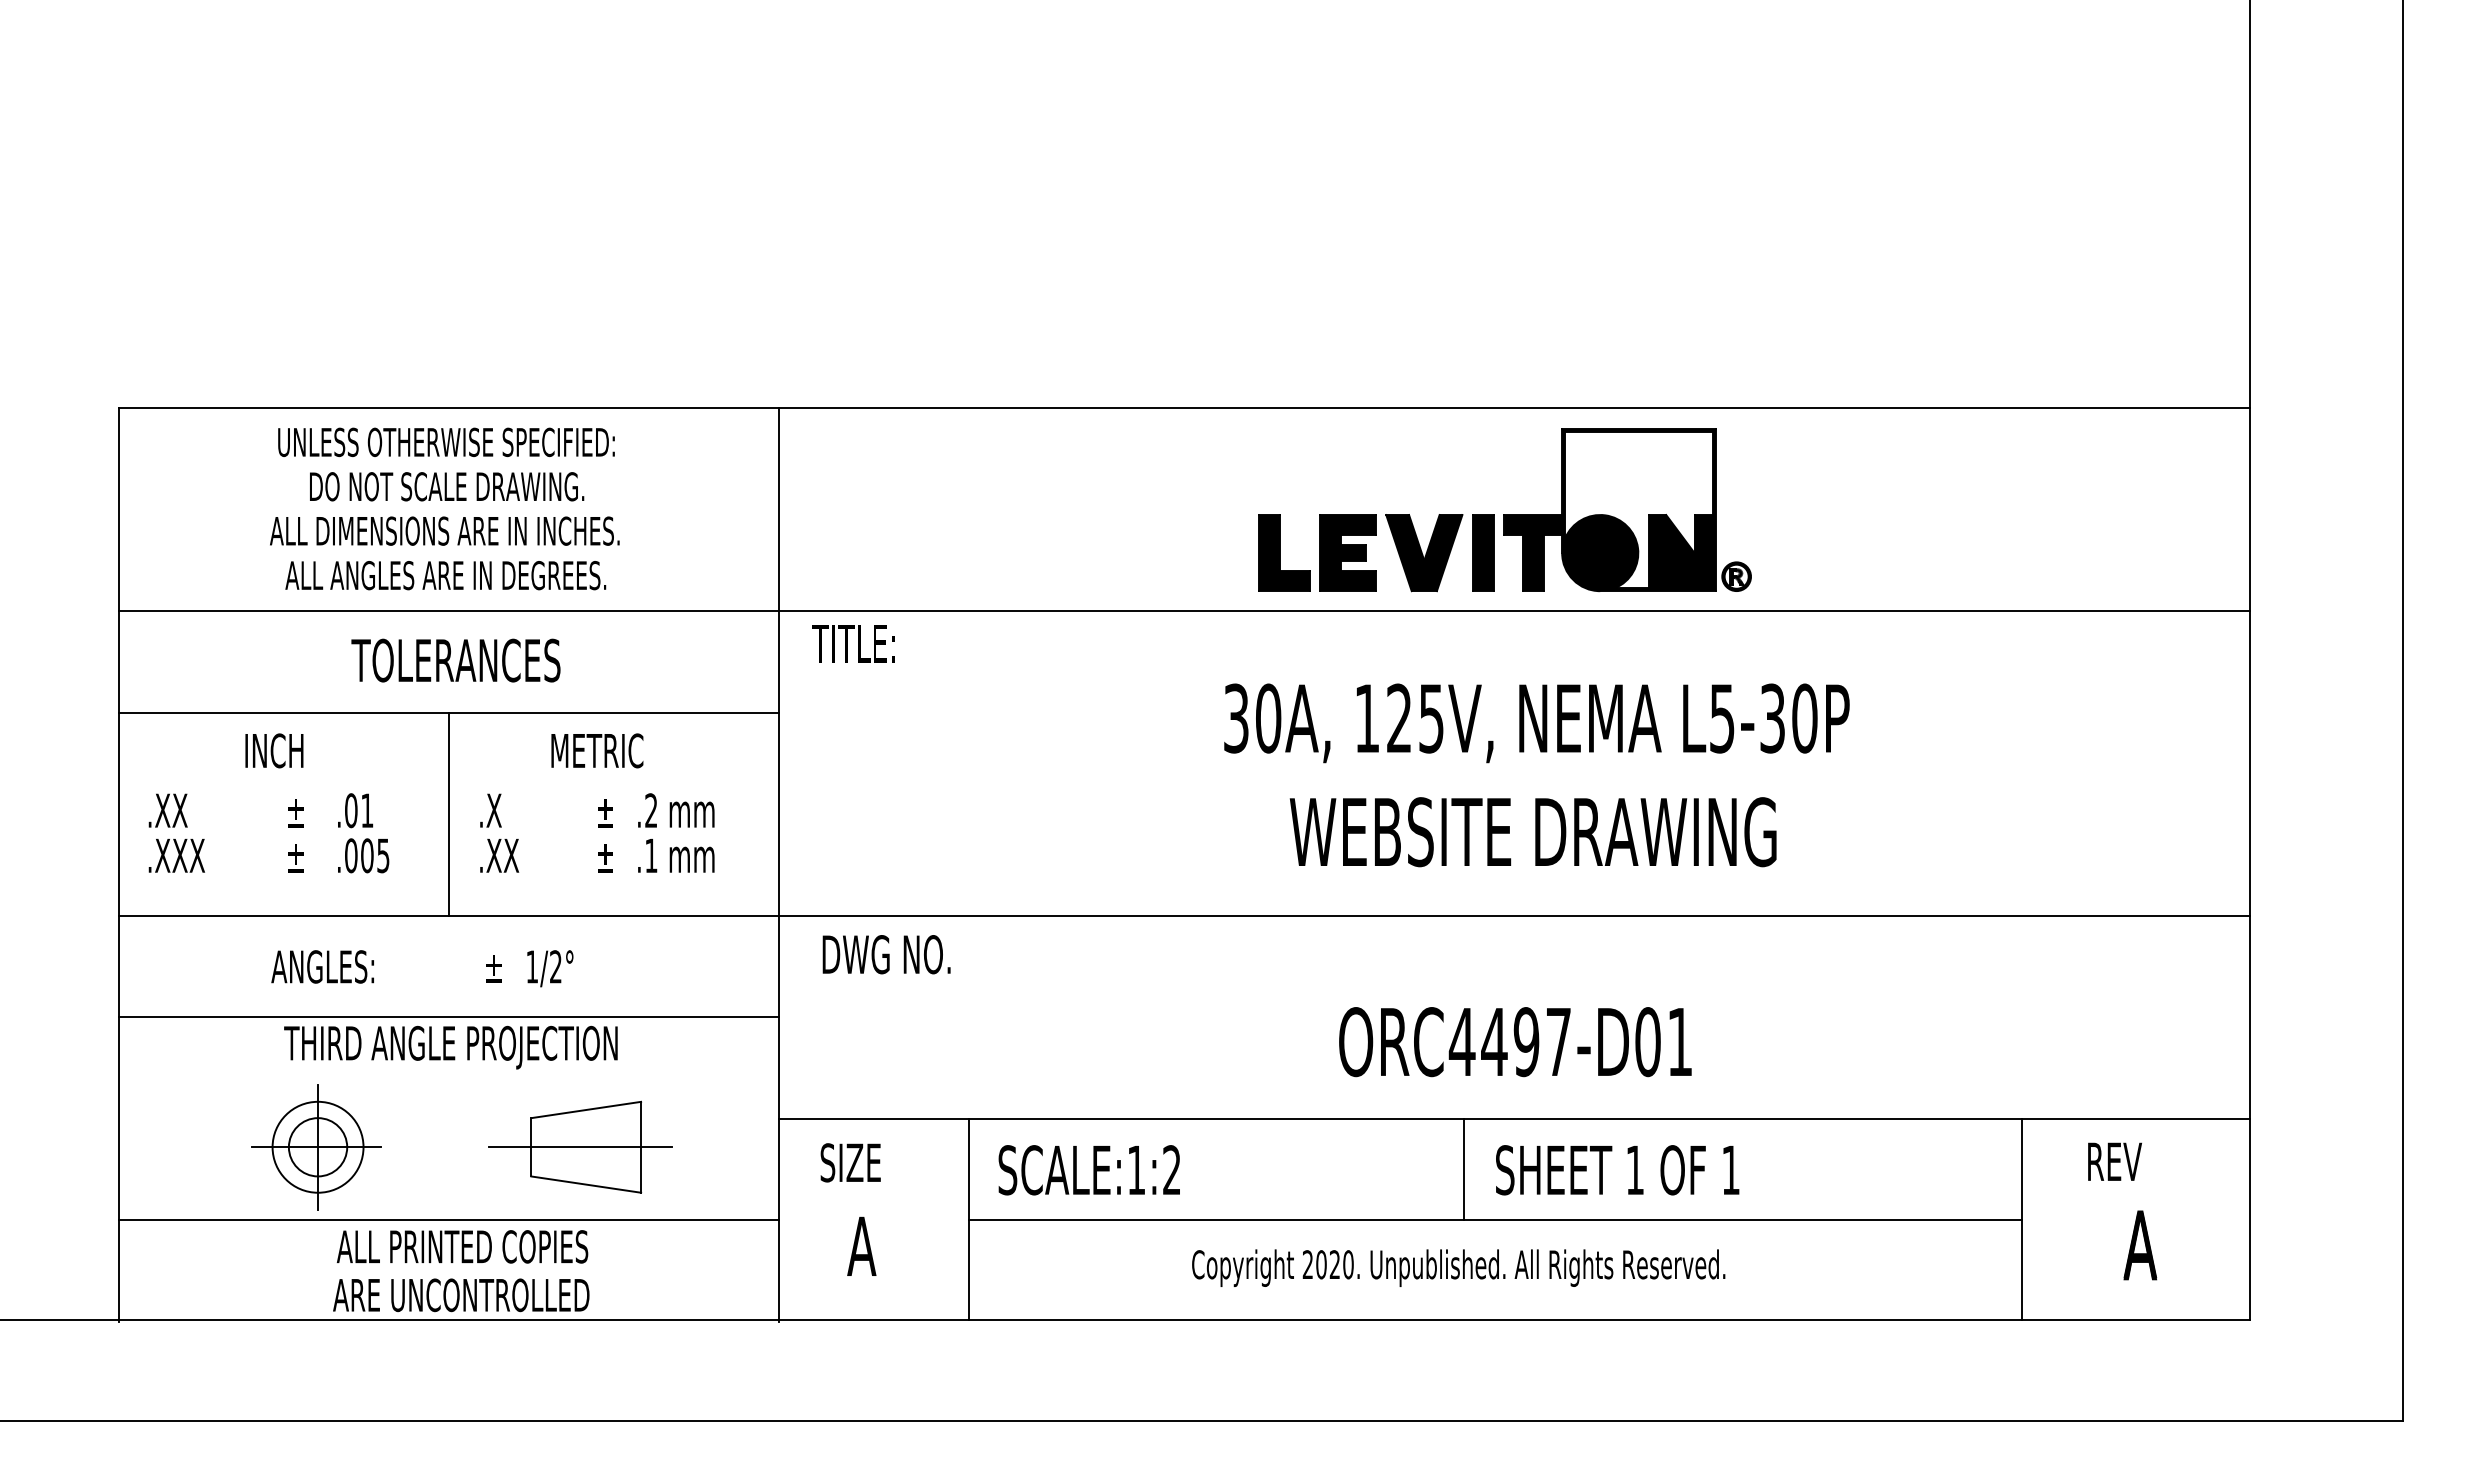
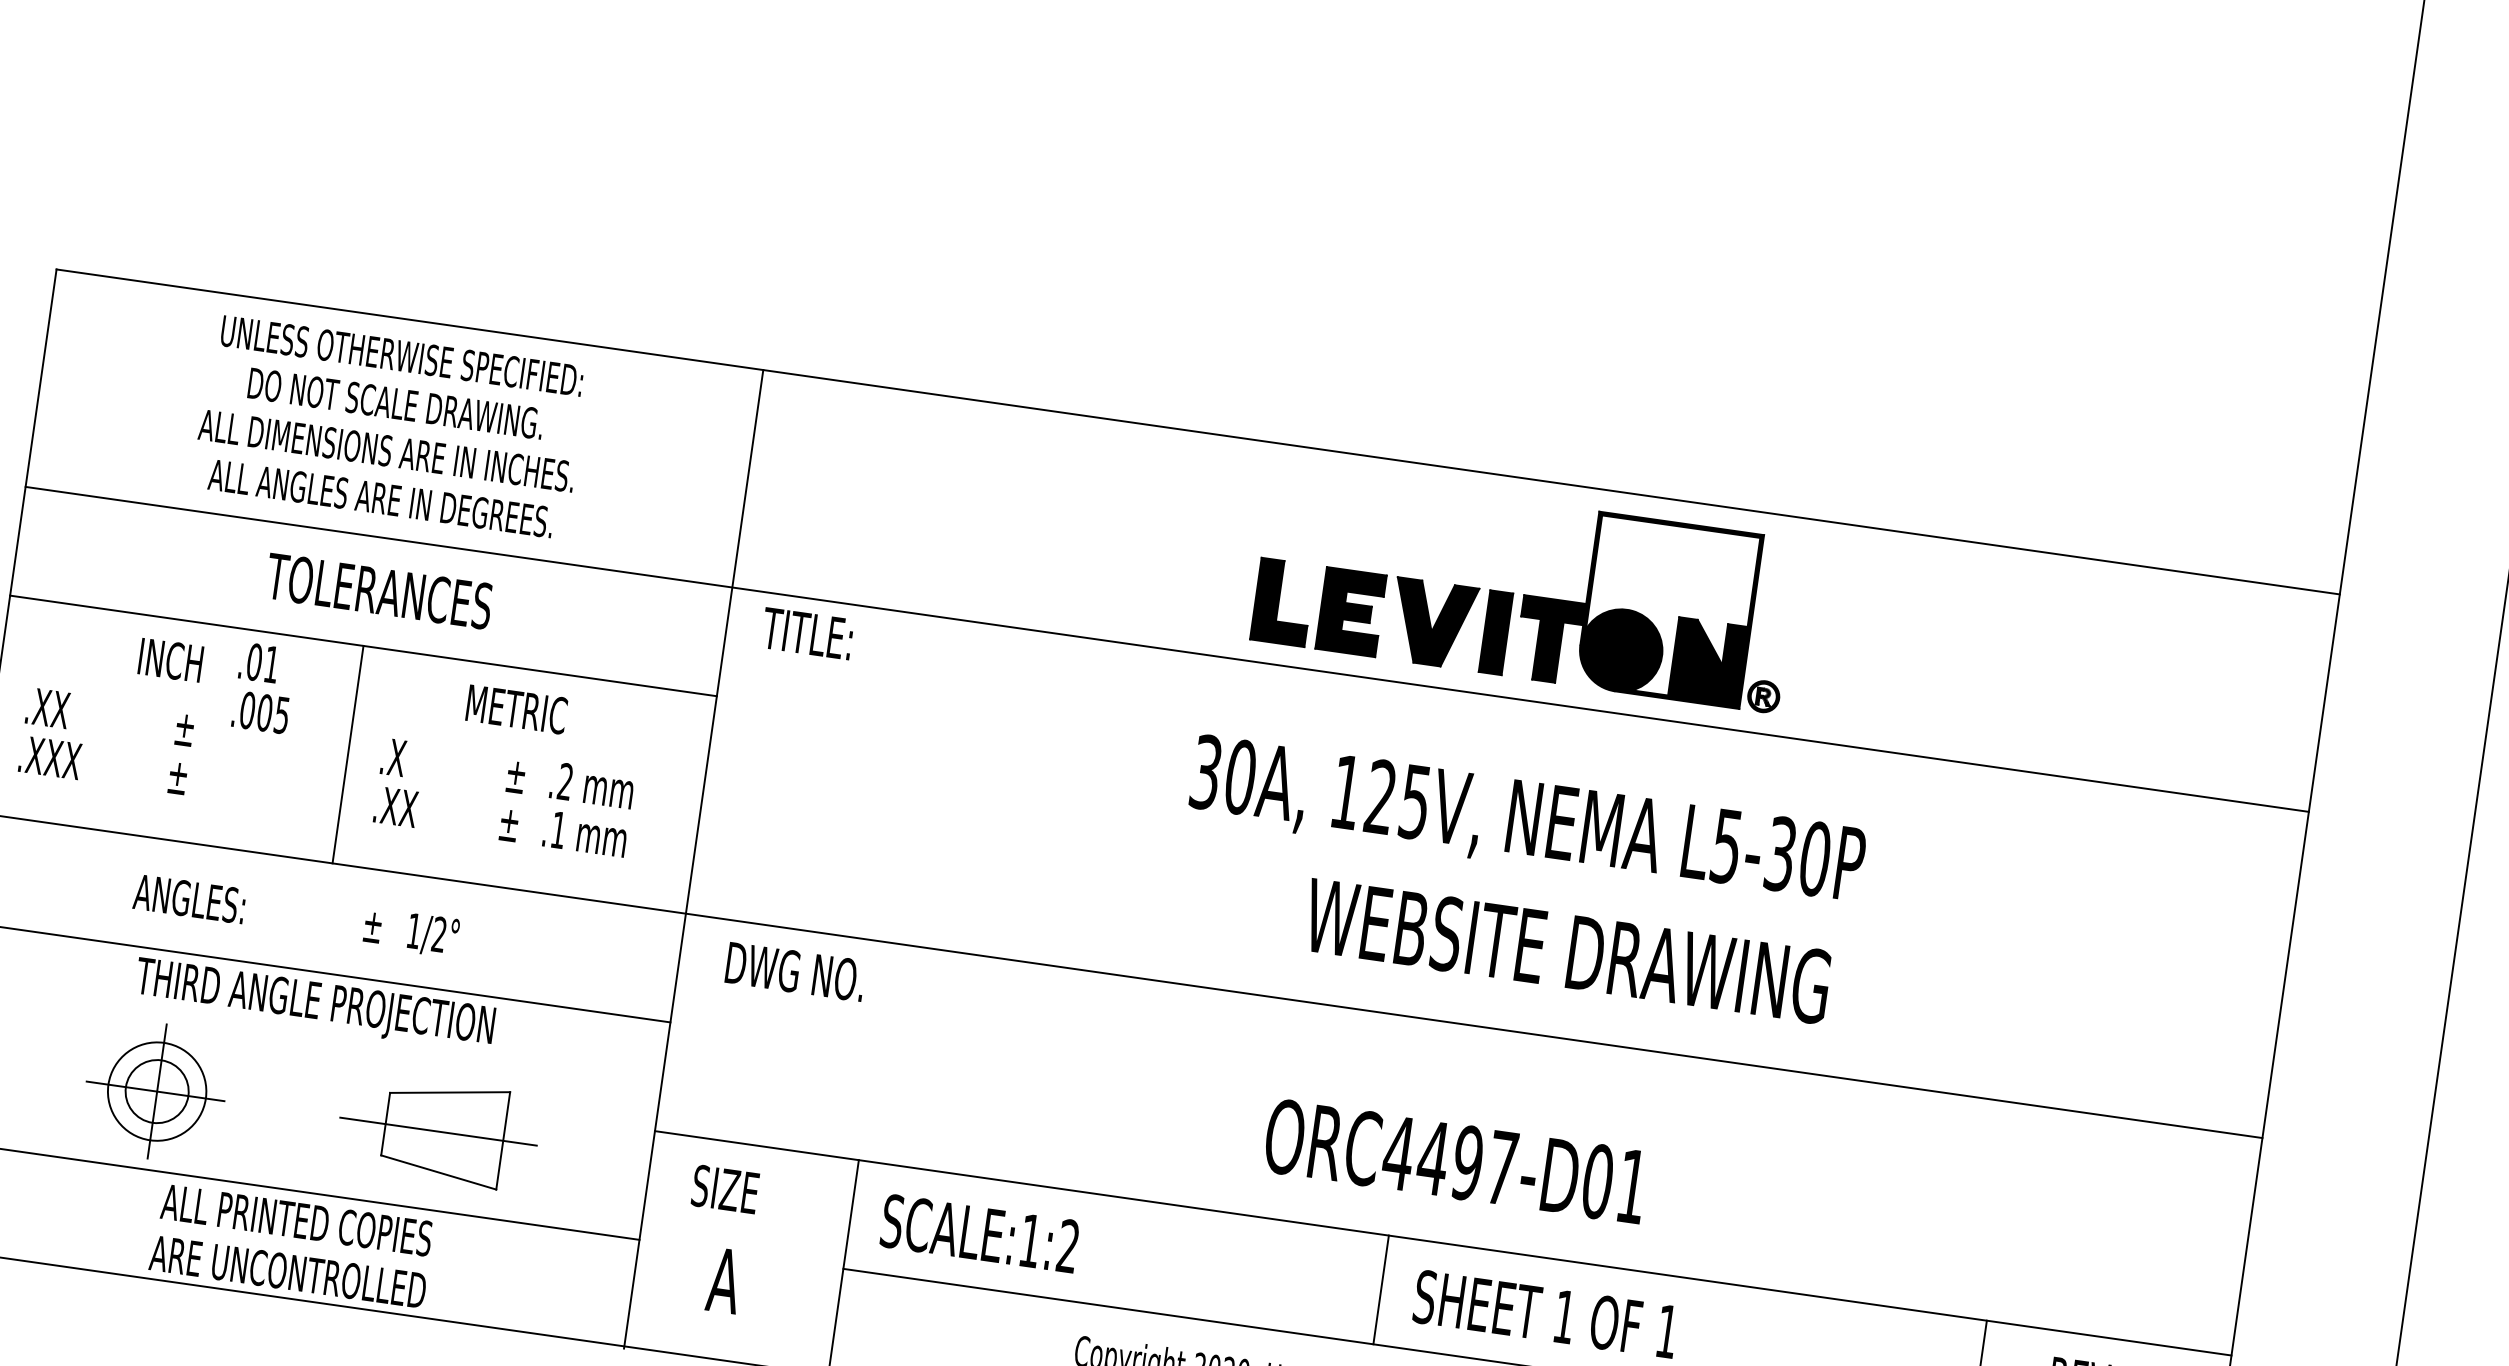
text: (1532, 832) -> (1566, 951), moved
text: (363, 833) -> (264, 688), moved

